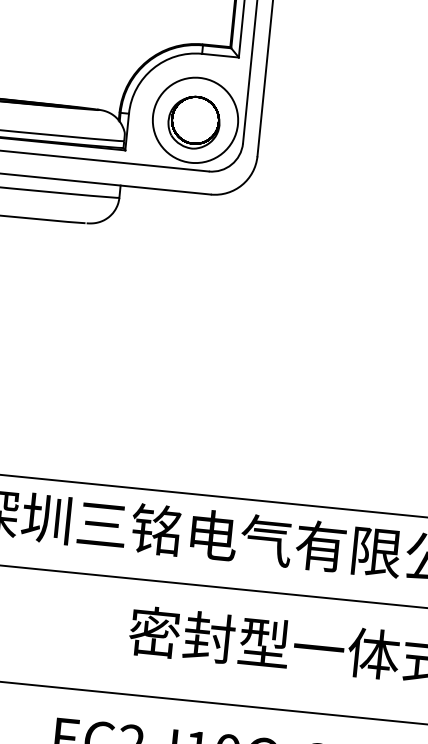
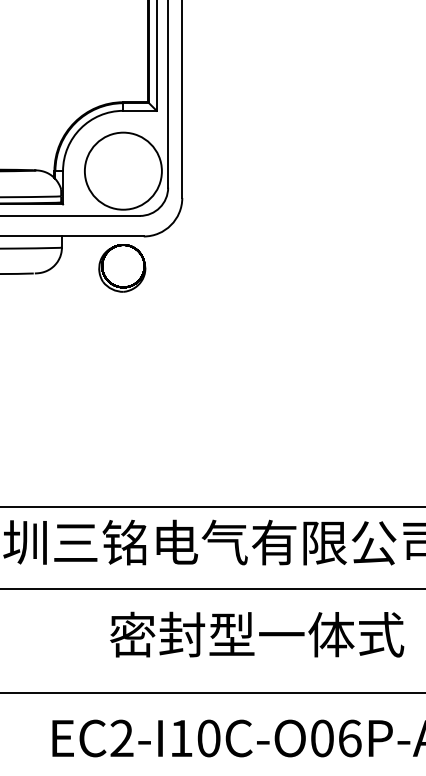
part: (194, 122) -> (122, 268), moved

